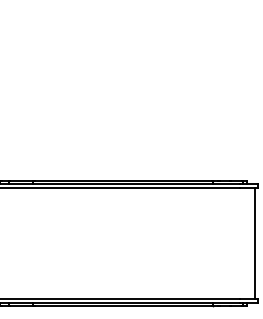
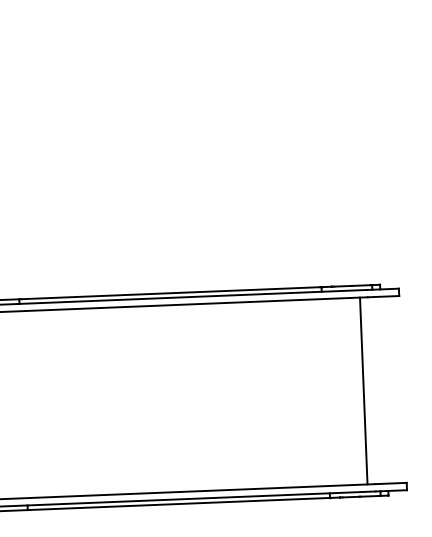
line: (255, 242) -> (364, 389), moved

